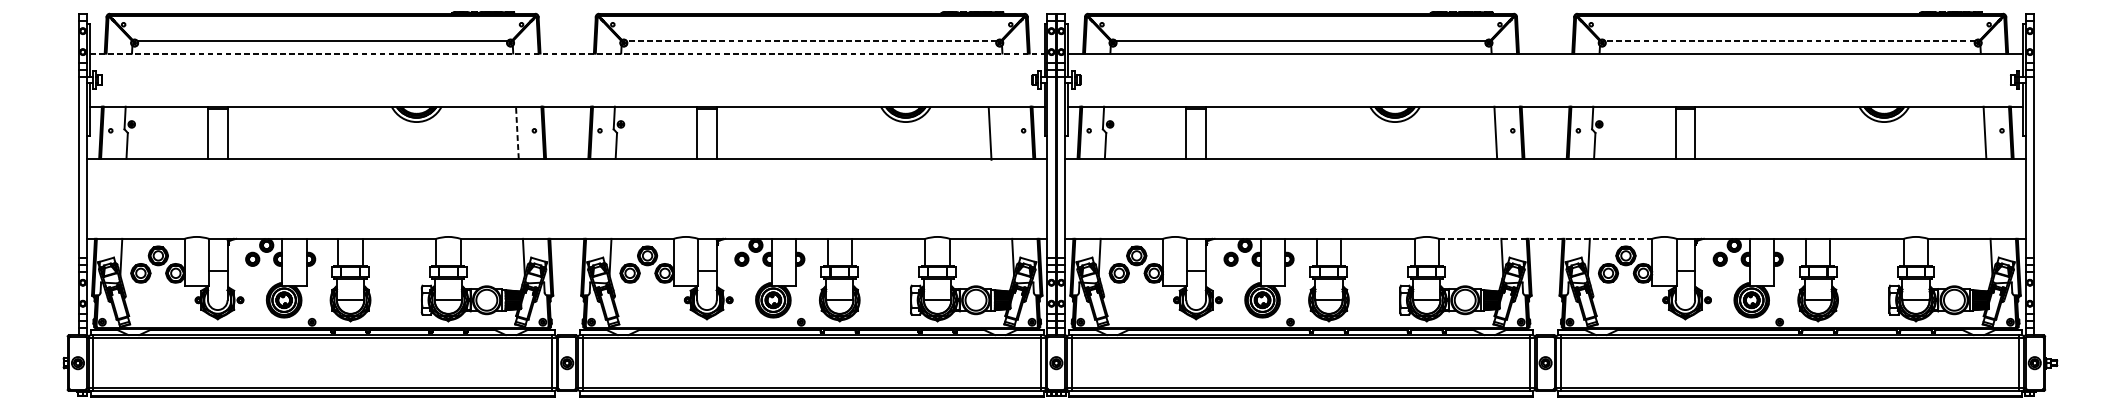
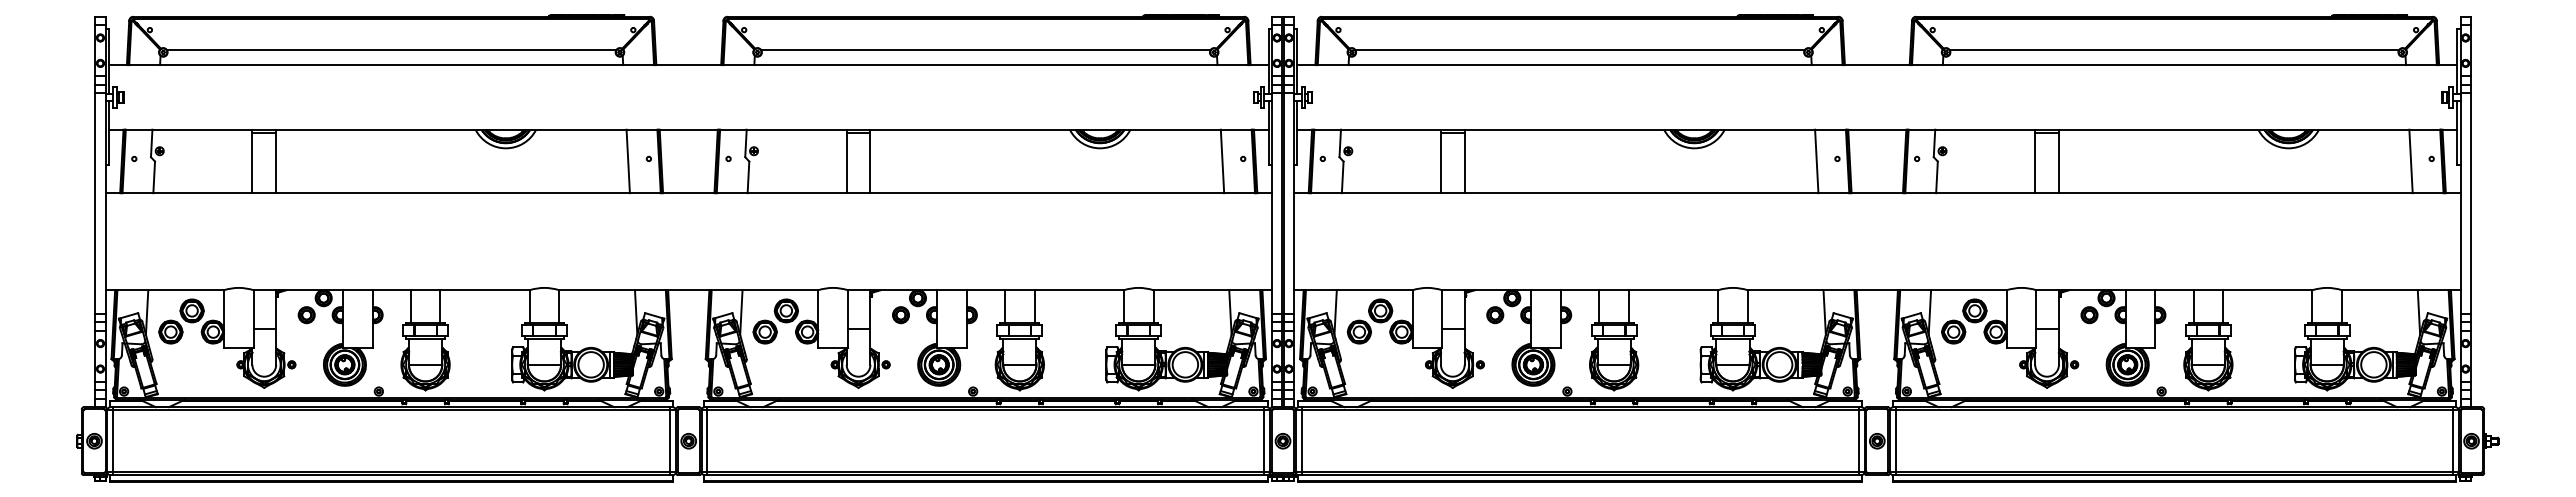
line: (811, 40) -> (985, 49), dashed -> solid
line: (1790, 40) -> (2174, 49), dashed -> solid
line: (566, 53) -> (688, 65), dashed -> solid
line: (517, 132) -> (628, 161), dashed -> solid
line: (990, 133) -> (1222, 161), moved
line: (1545, 239) -> (1877, 290), dashed -> solid

